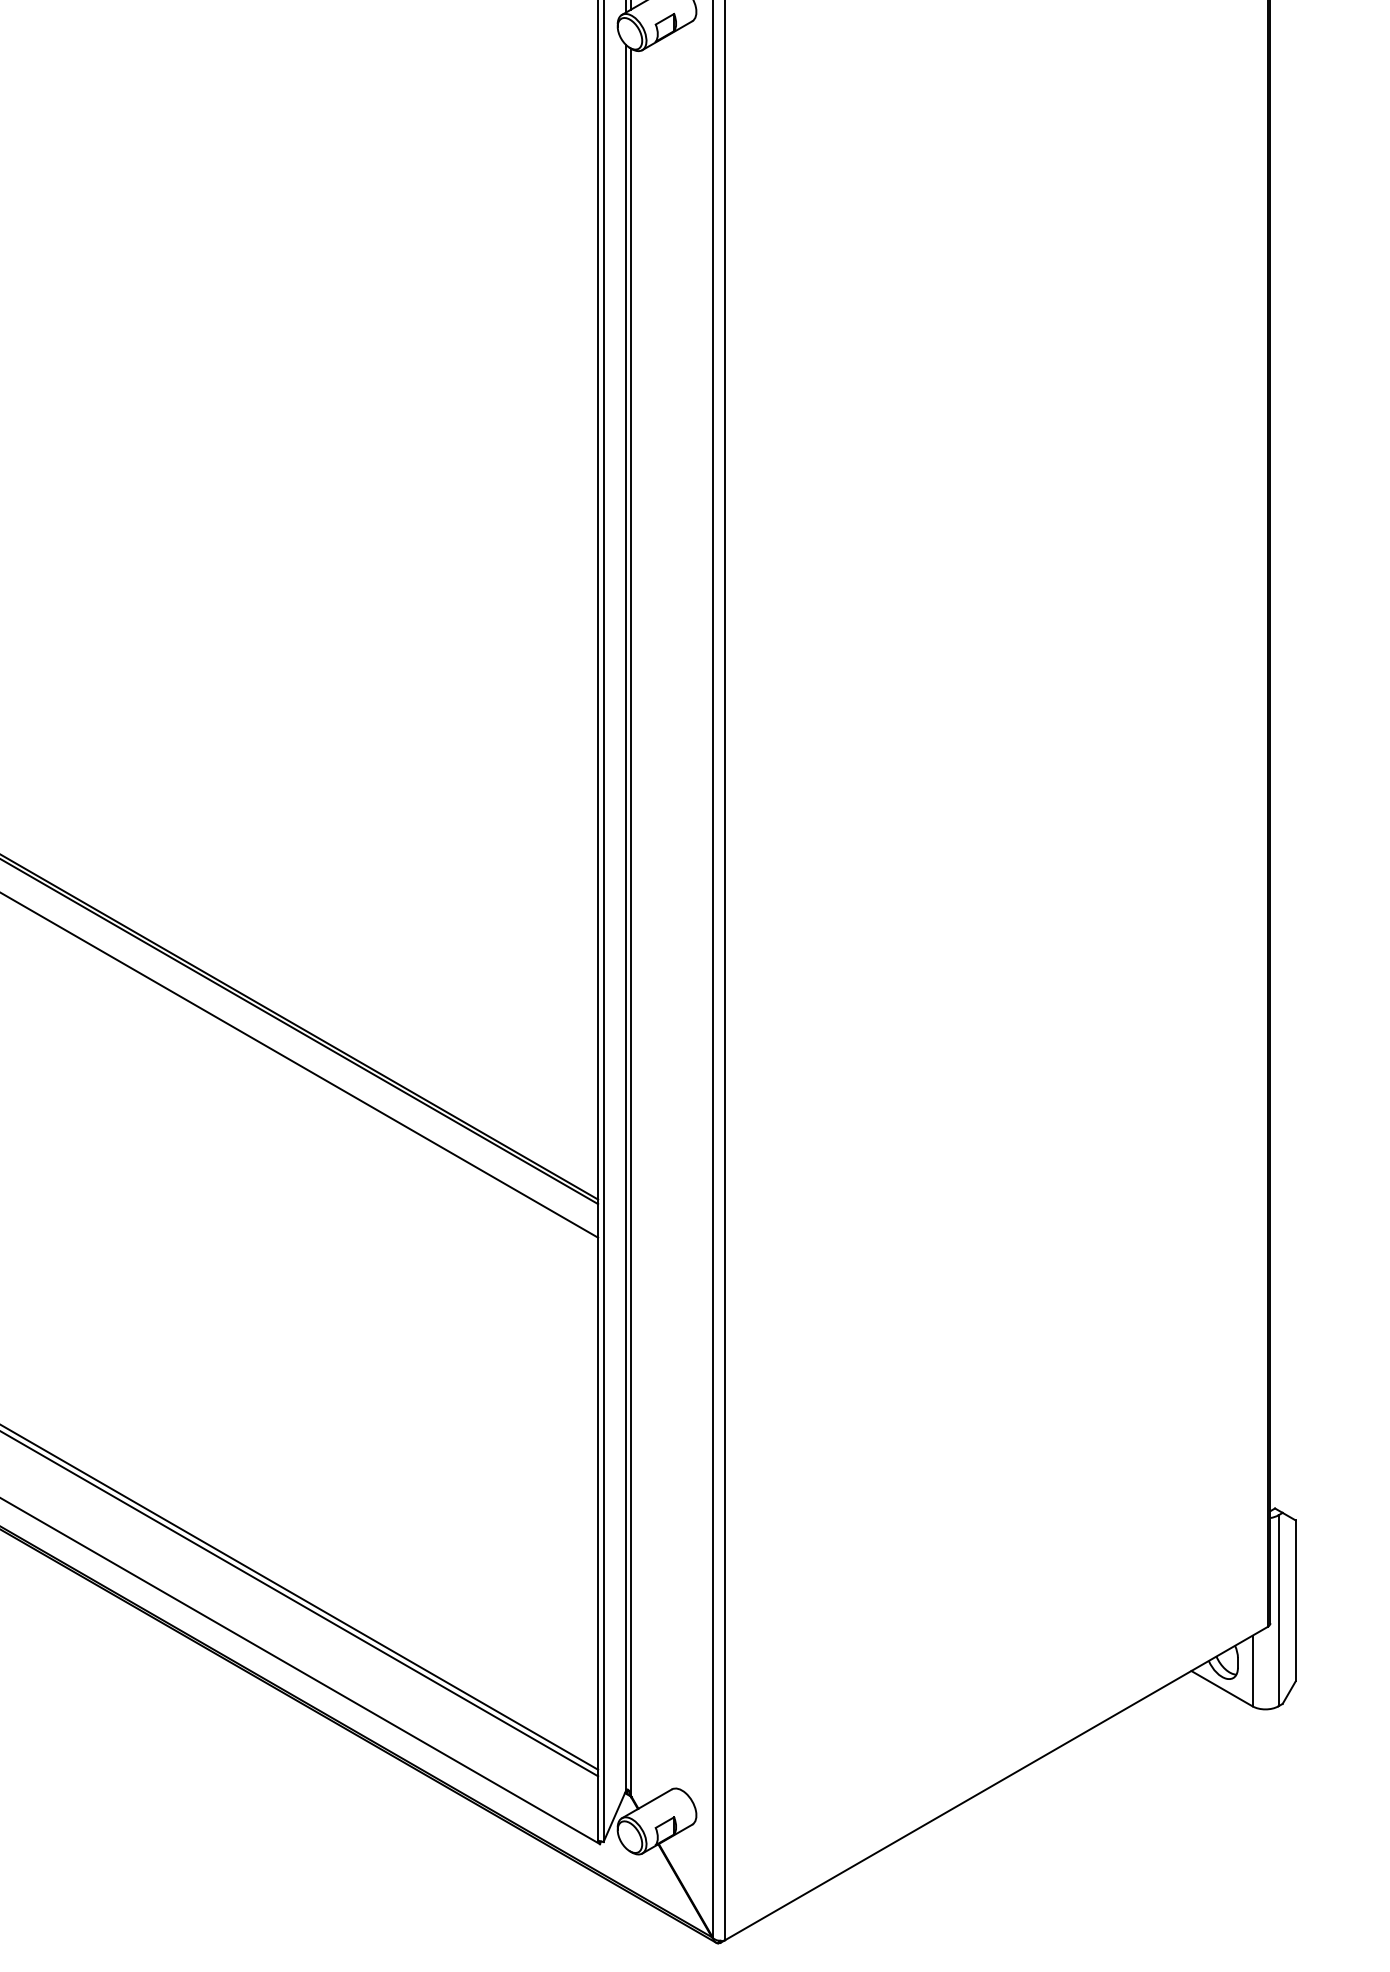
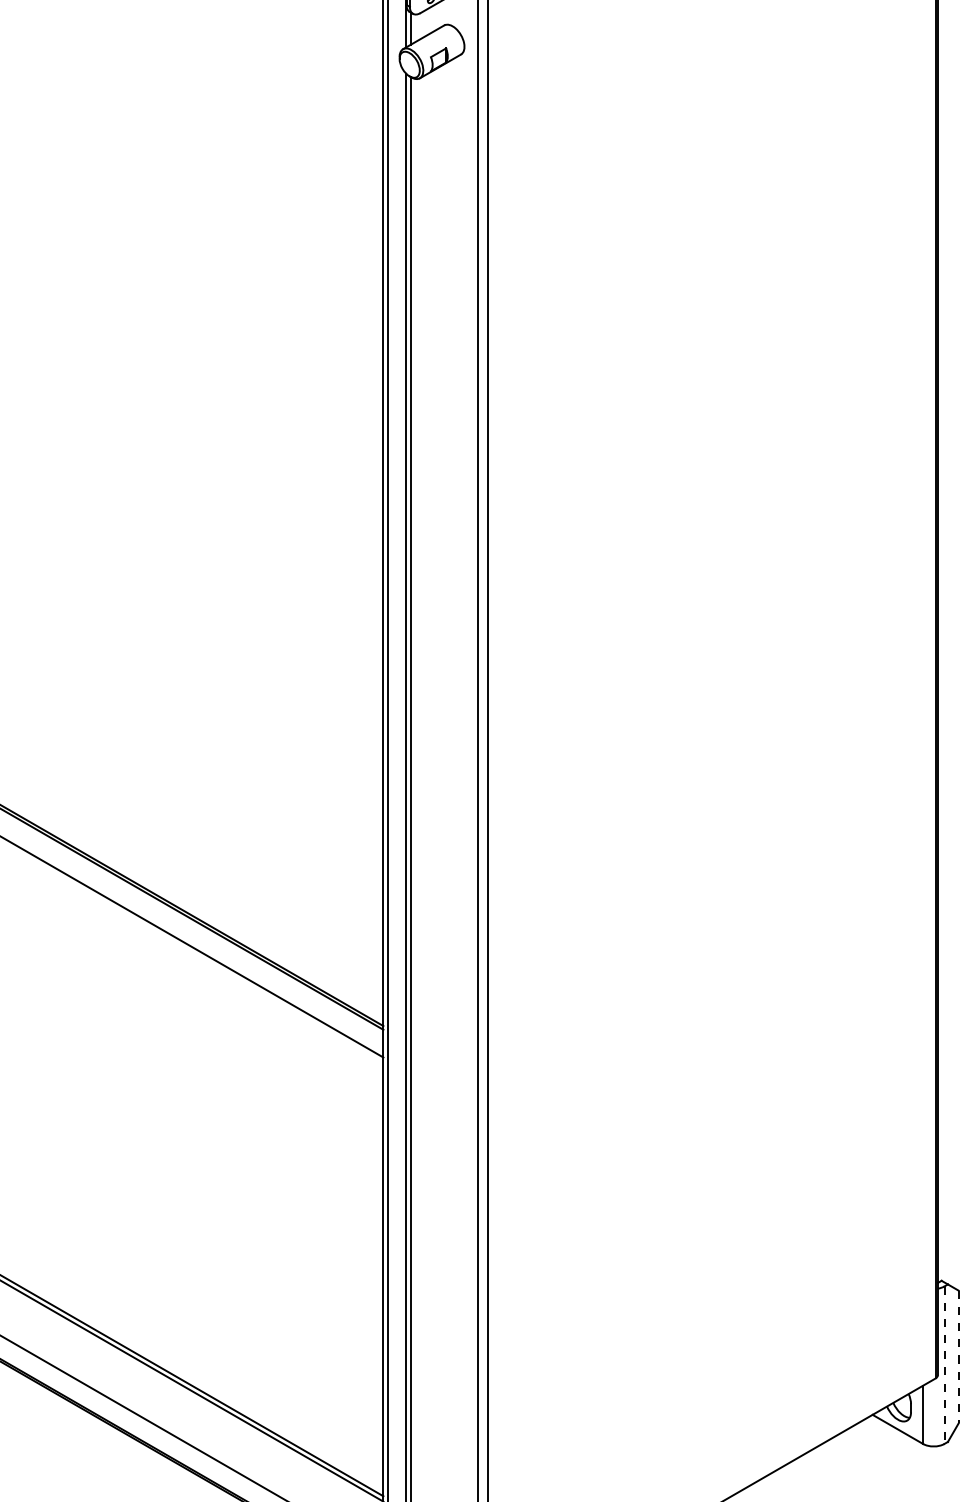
line: (1295, 1601) -> (958, 1357), solid -> dashed
line: (1278, 1611) -> (944, 1365), solid -> dashed

